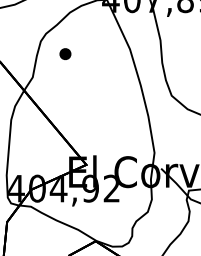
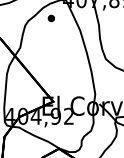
part: (63, 54) -> (50, 18), moved

